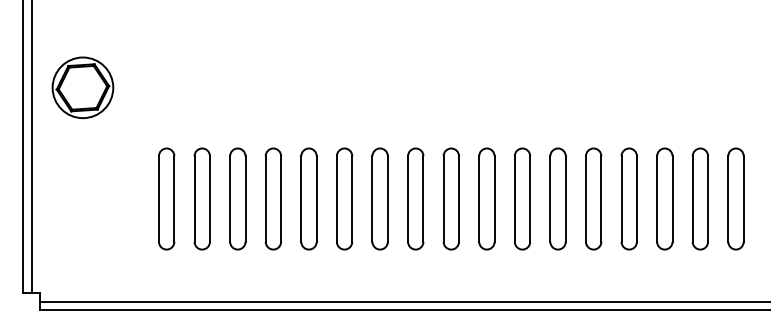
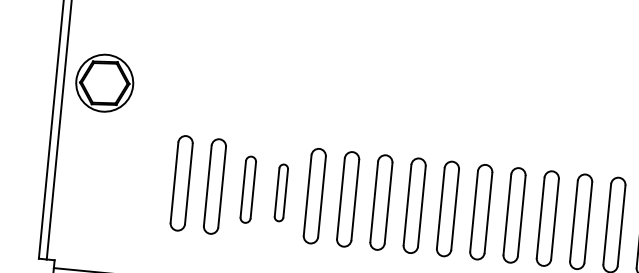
part: (82, 87) -> (104, 82), moved
part: (237, 198) -> (248, 189), size x0.7
part: (272, 198) -> (280, 192), size x0.6

